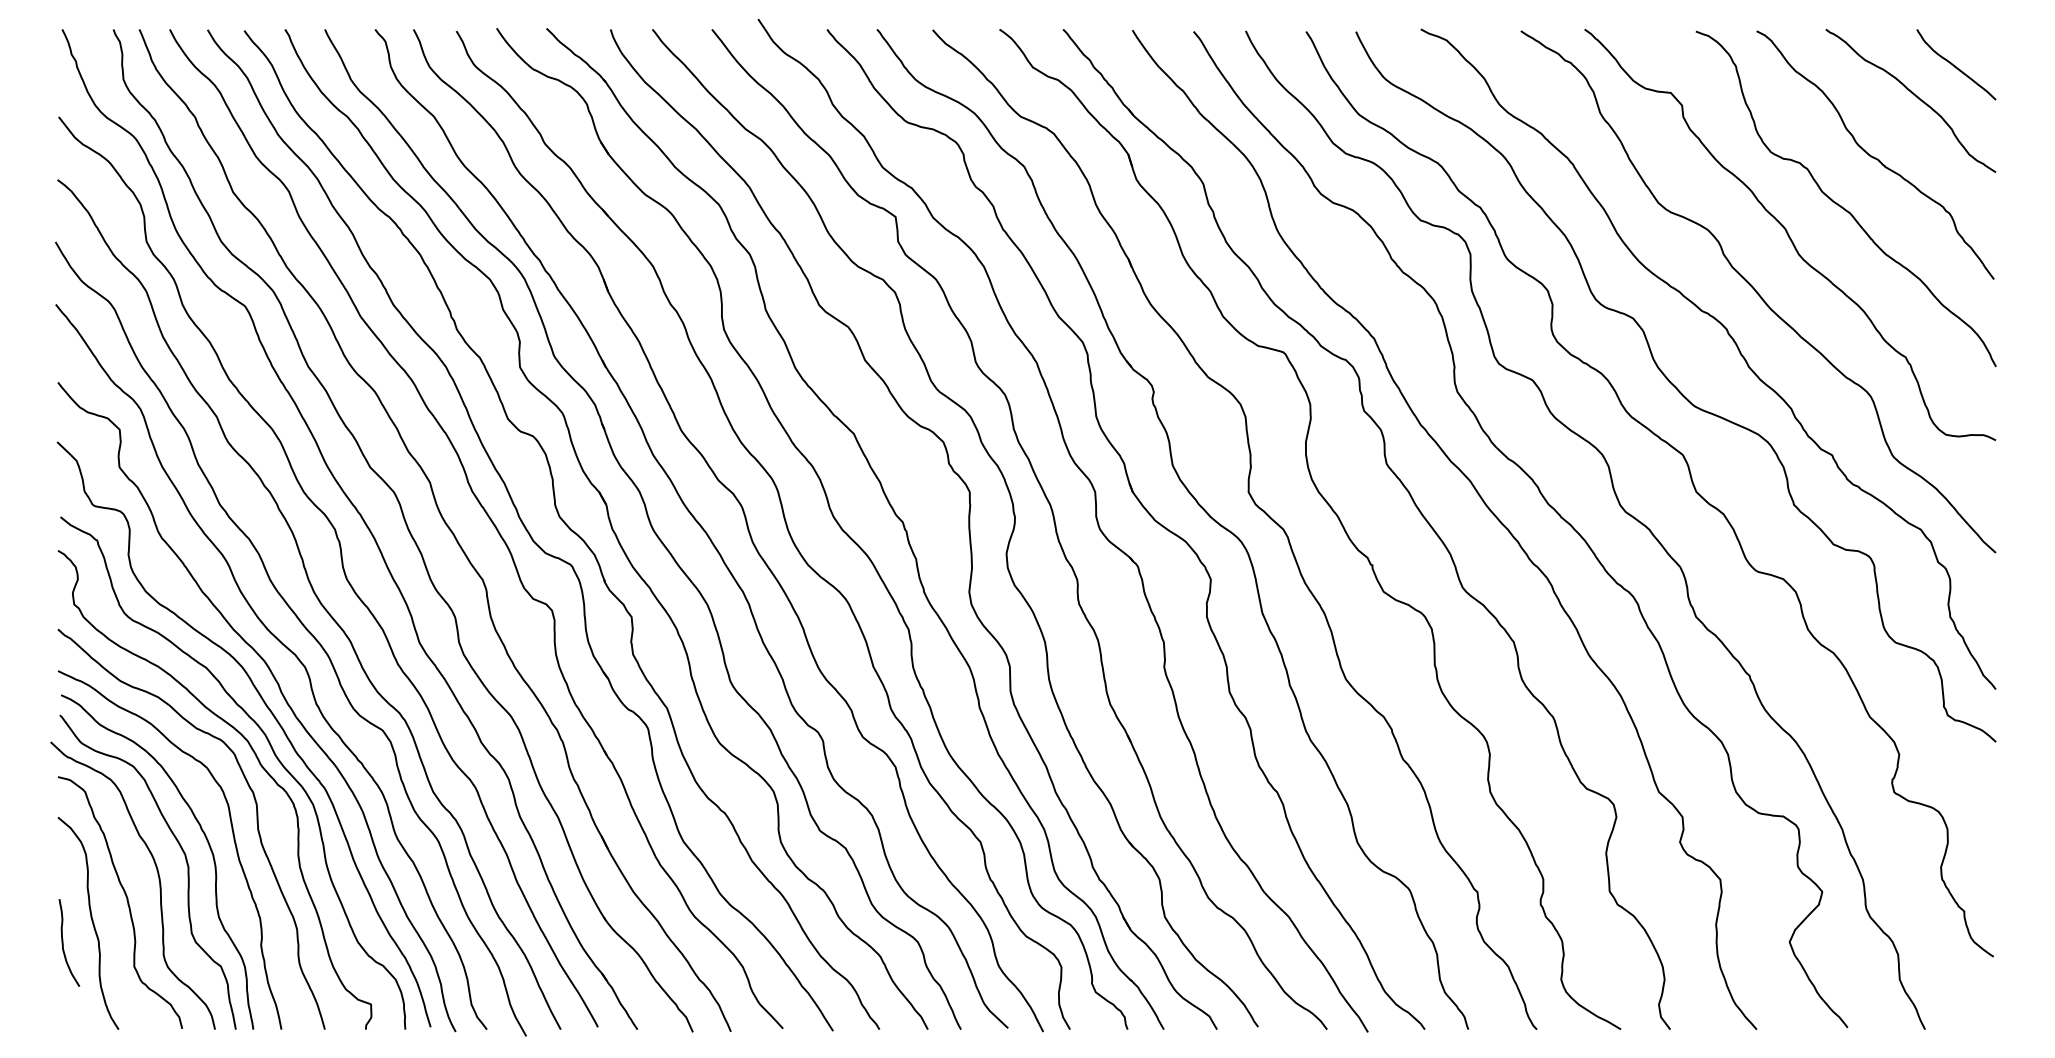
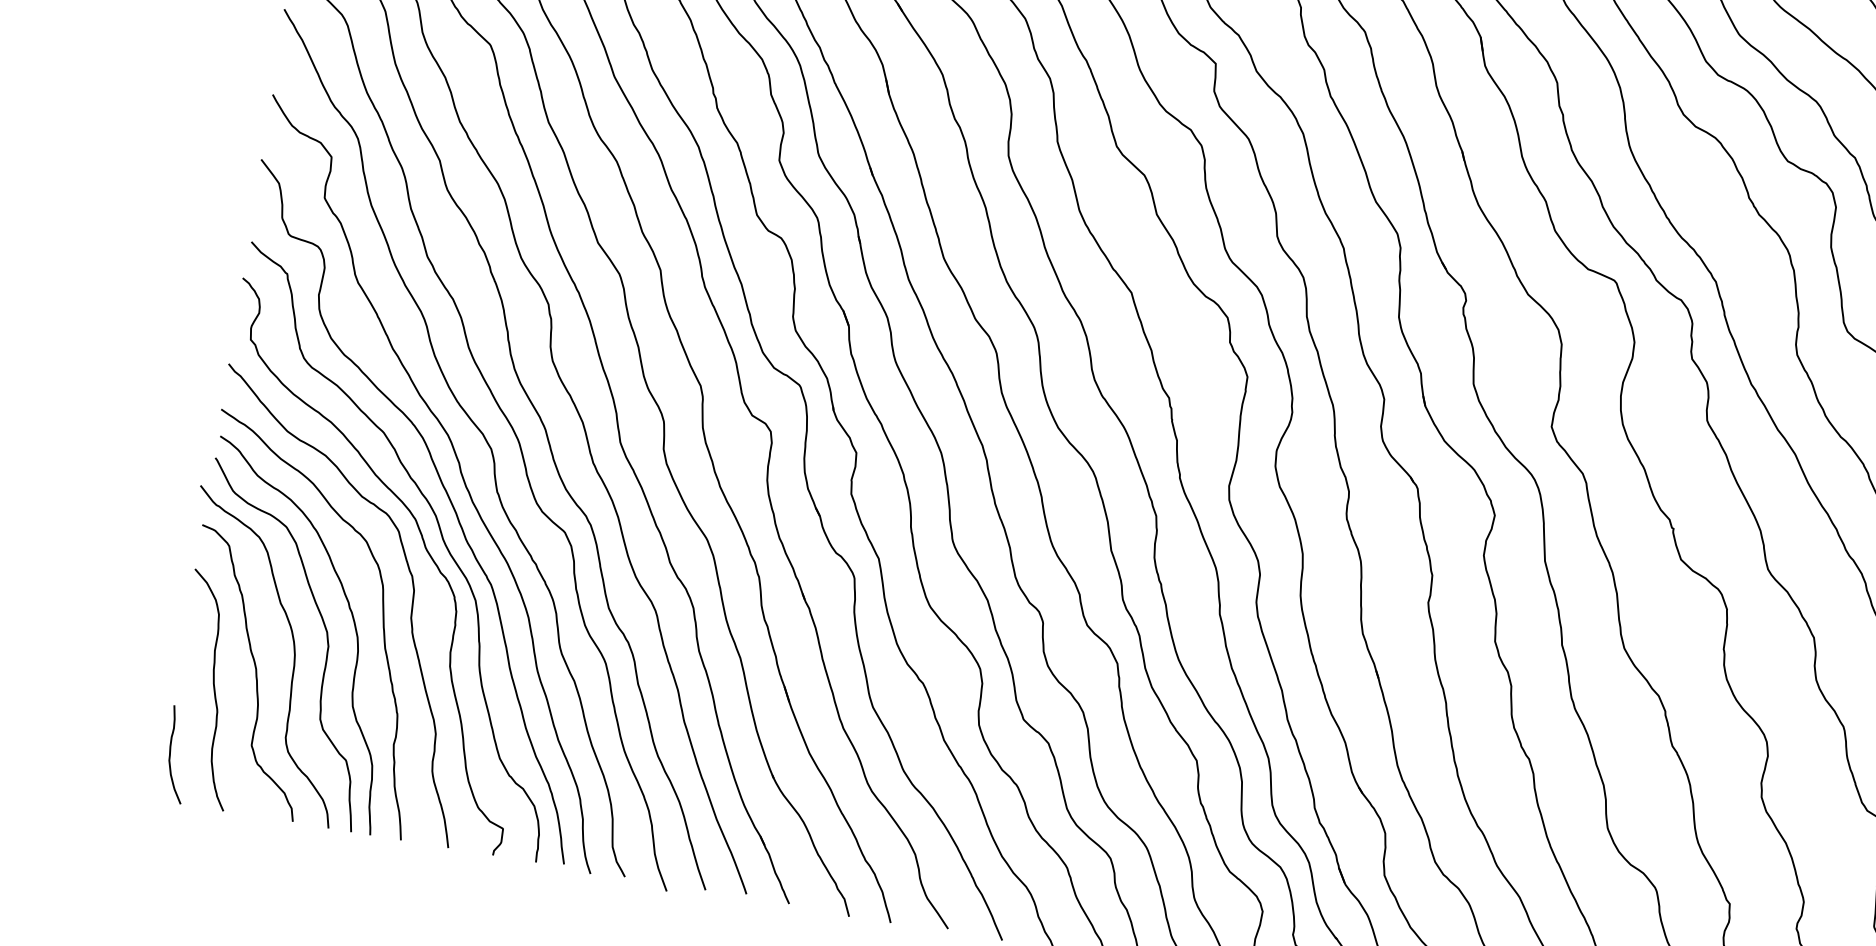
curve: (63, 942) -> (171, 753), moved

